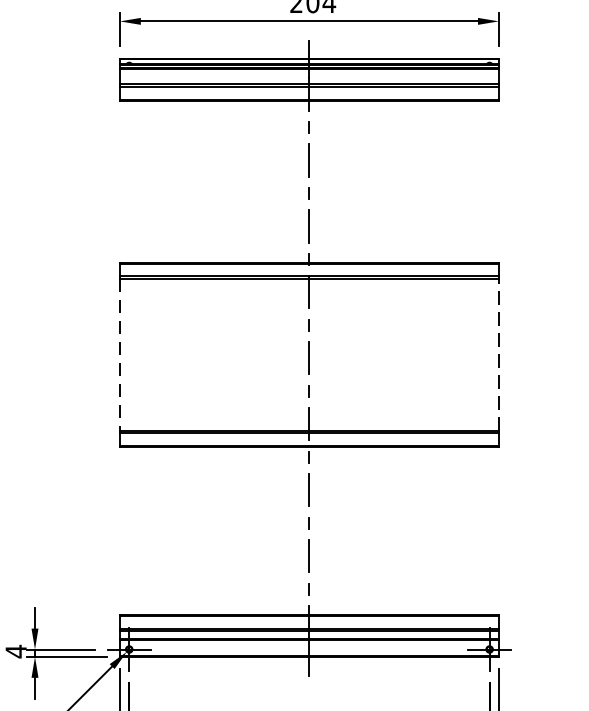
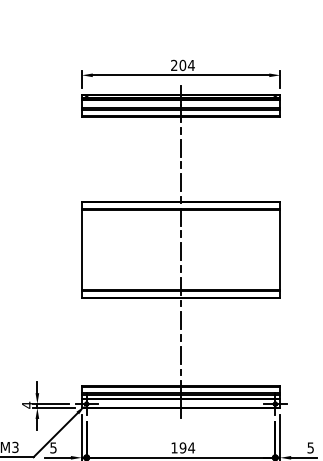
line: (119, 354) -> (81, 249), dashed -> solid
line: (499, 354) -> (280, 249), dashed -> solid

